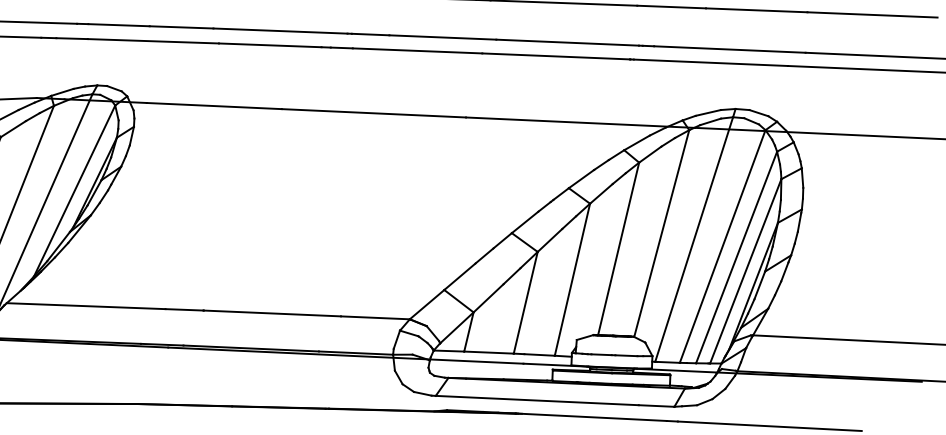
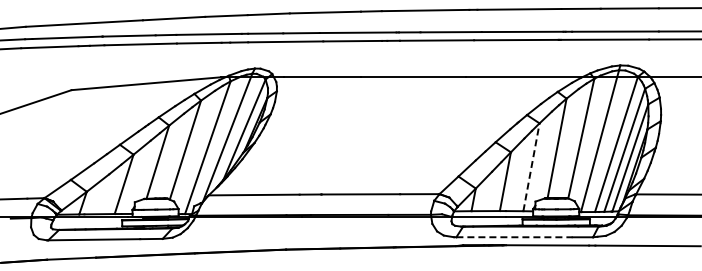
line: (572, 280) -> (531, 167), solid -> dashed
line: (538, 401) -> (515, 237), solid -> dashed

